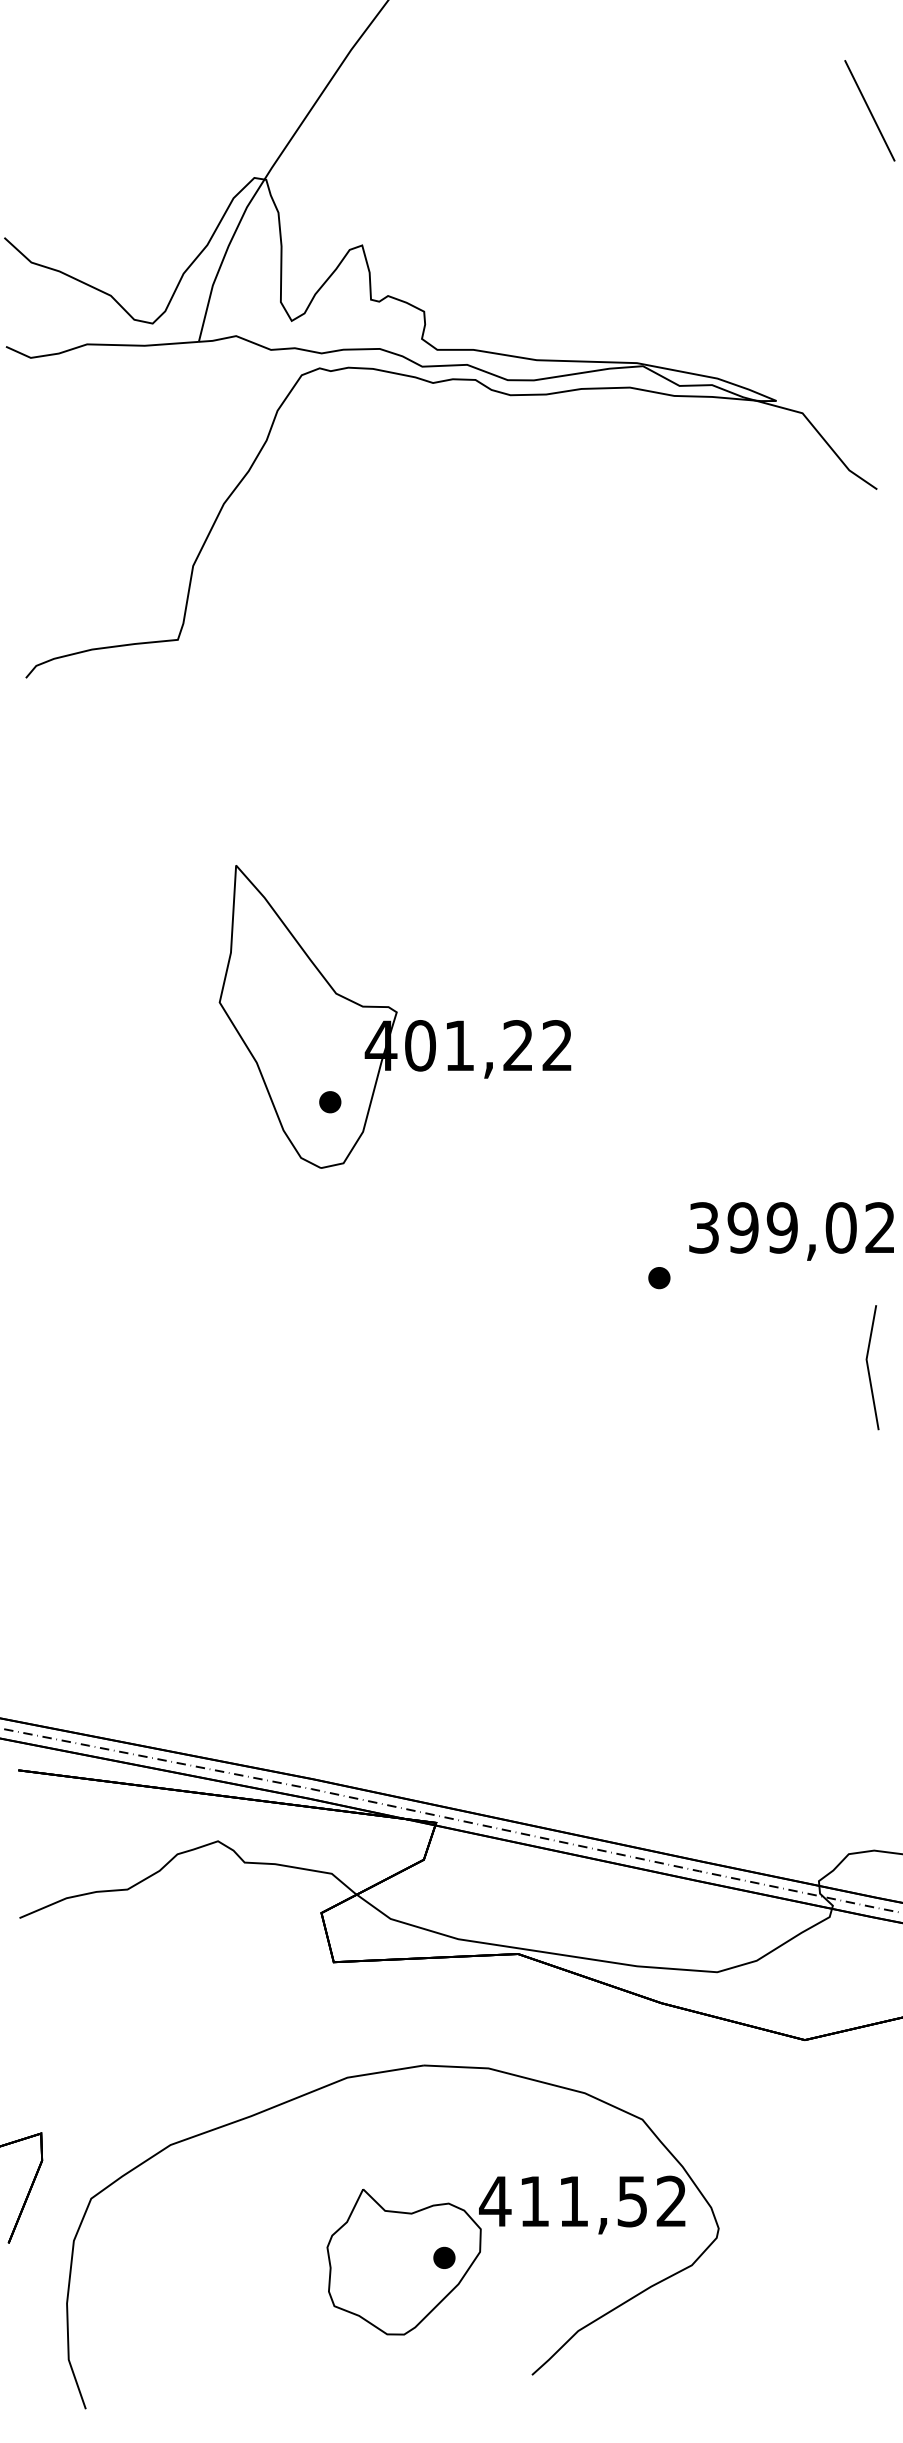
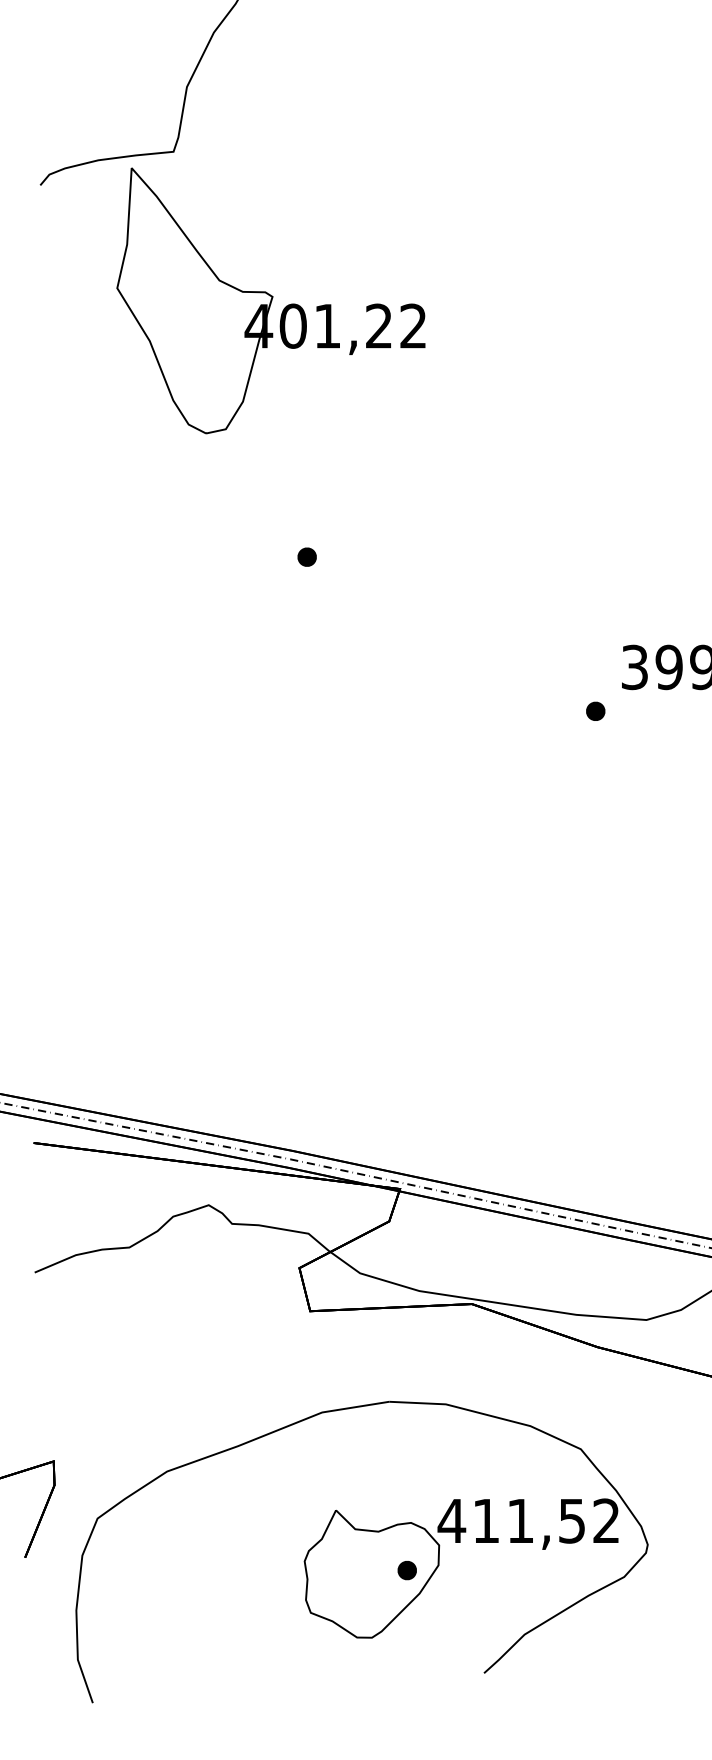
part: (394, 1016) -> (270, 300), moved

